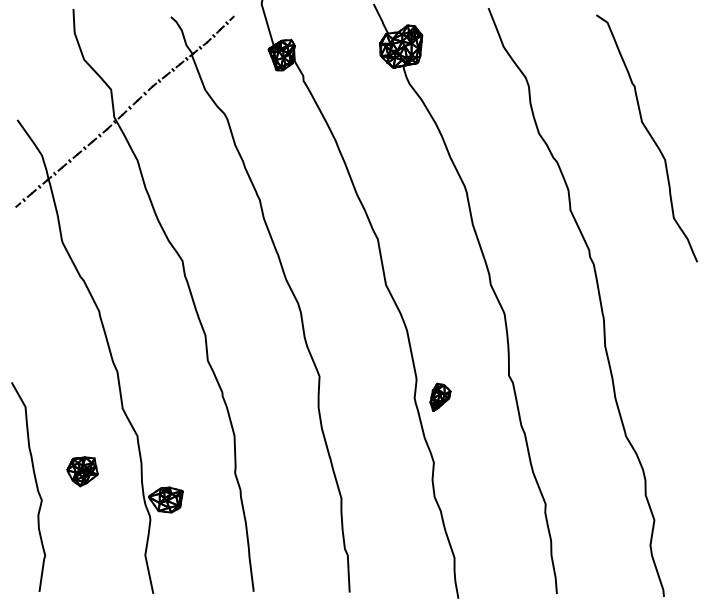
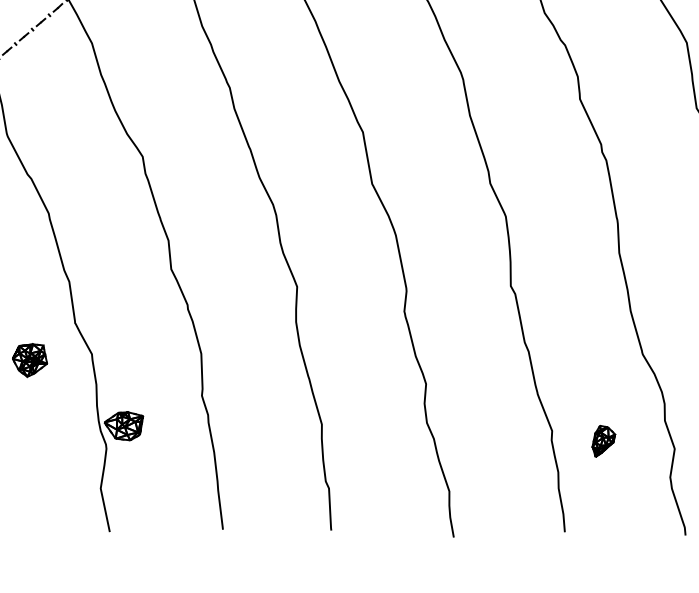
part: (440, 396) -> (603, 440), moved
part: (82, 471) -> (29, 360), moved

